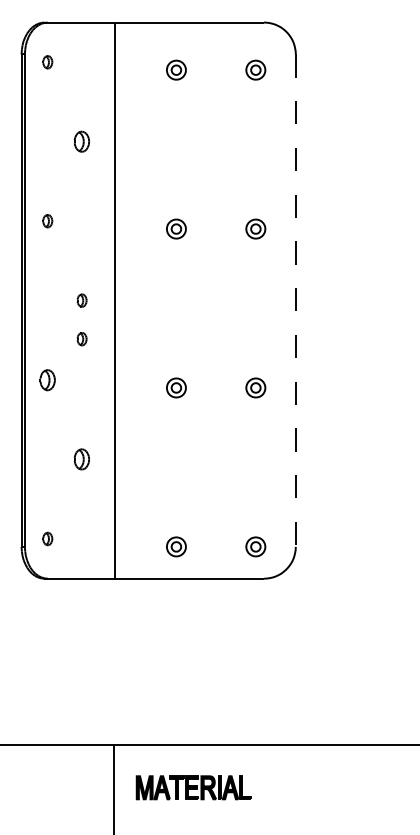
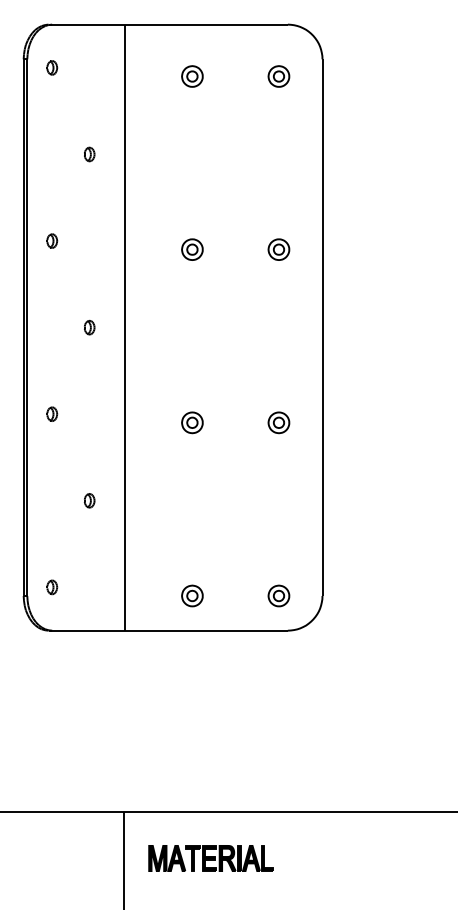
part: (81, 141) -> (89, 154), size x0.62
line: (295, 301) -> (322, 328), dashed -> solid
part: (81, 339) -> (89, 369), removed
part: (48, 379) -> (52, 413), size x0.62
part: (81, 459) -> (89, 500), size x0.62

